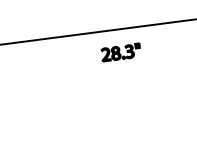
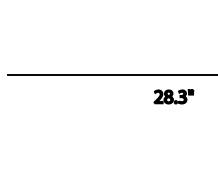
part: (120, 52) -> (173, 96), moved

